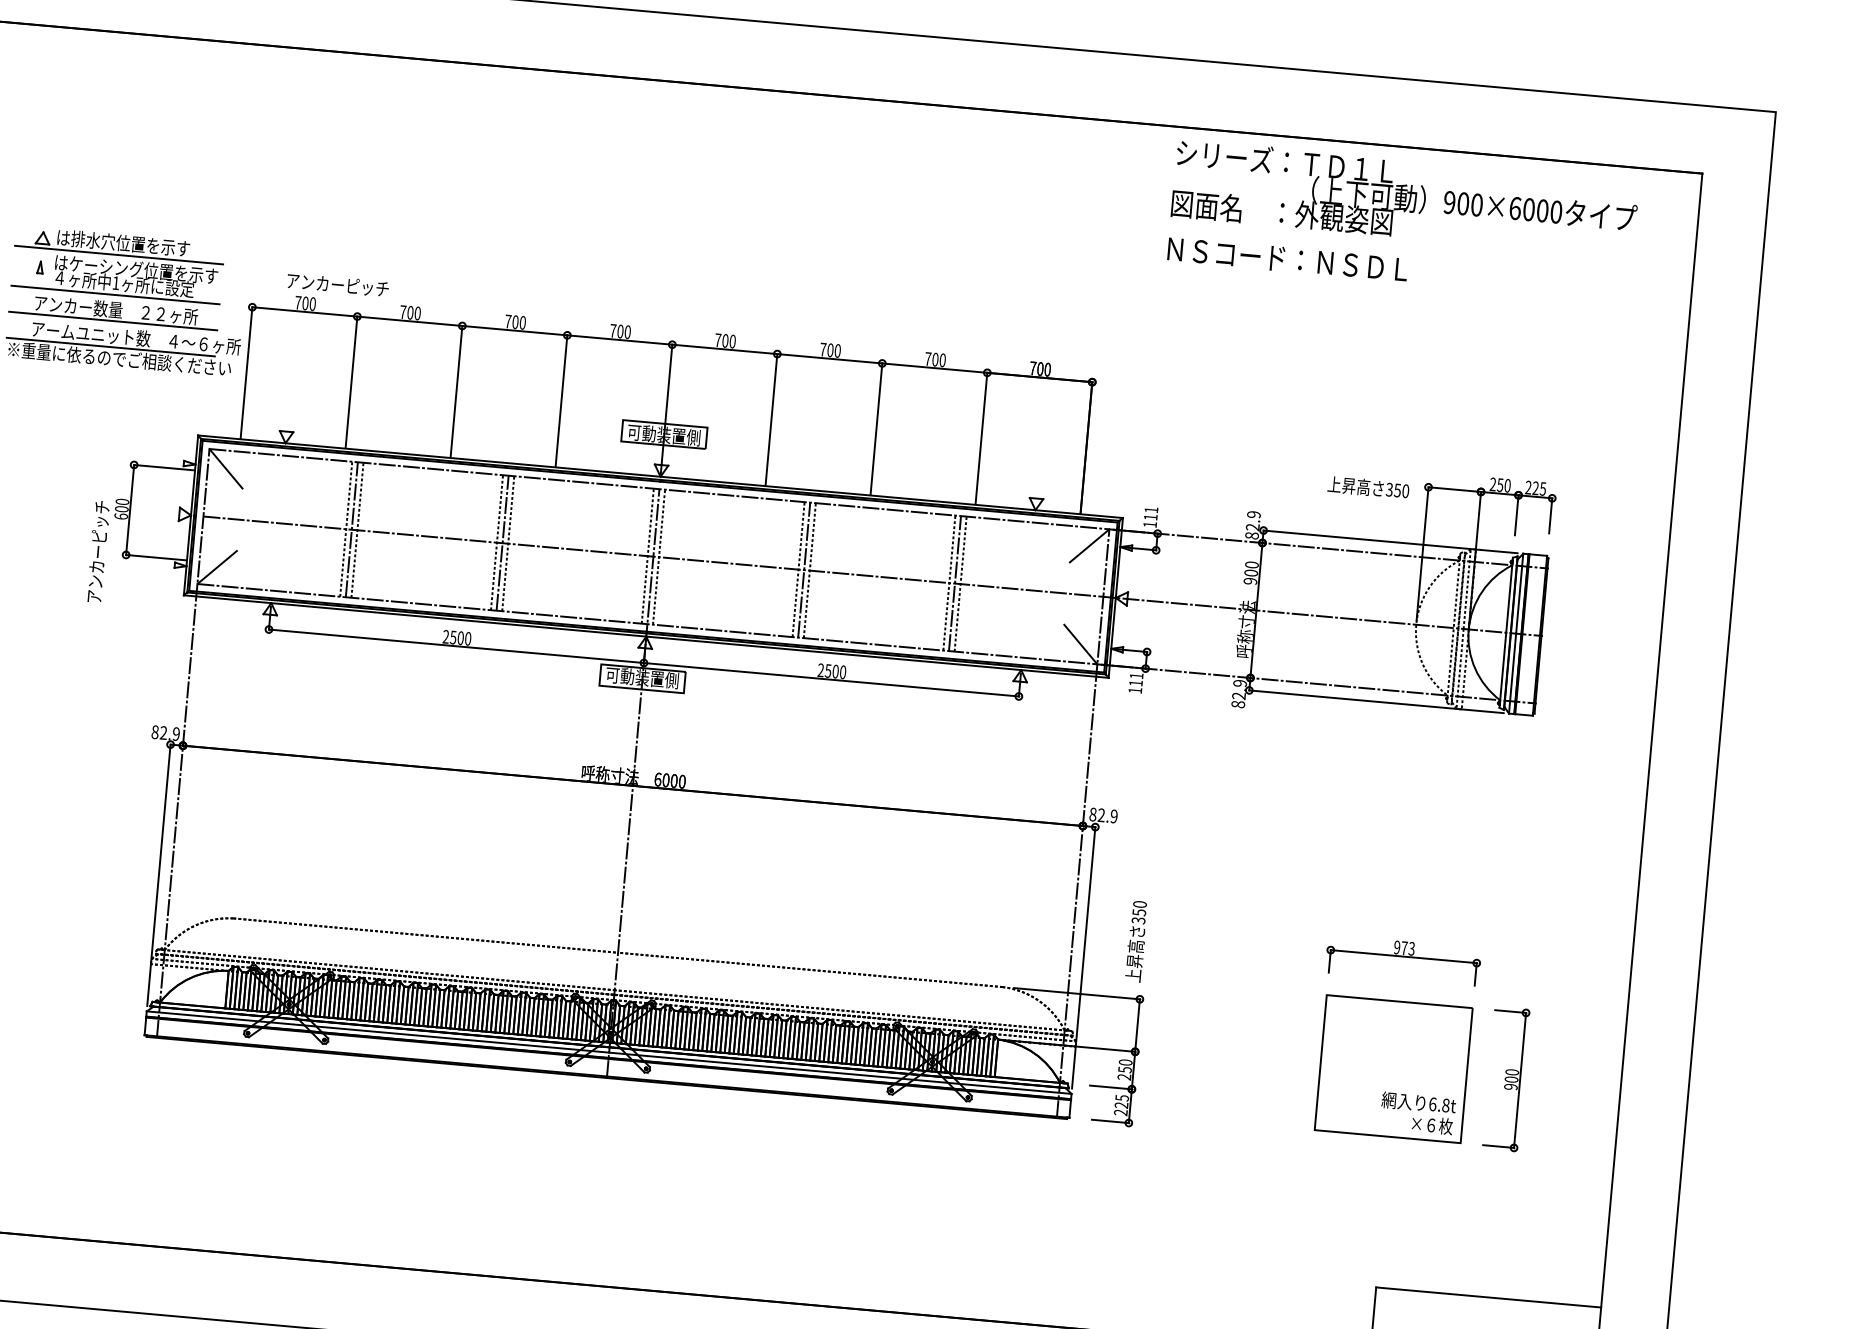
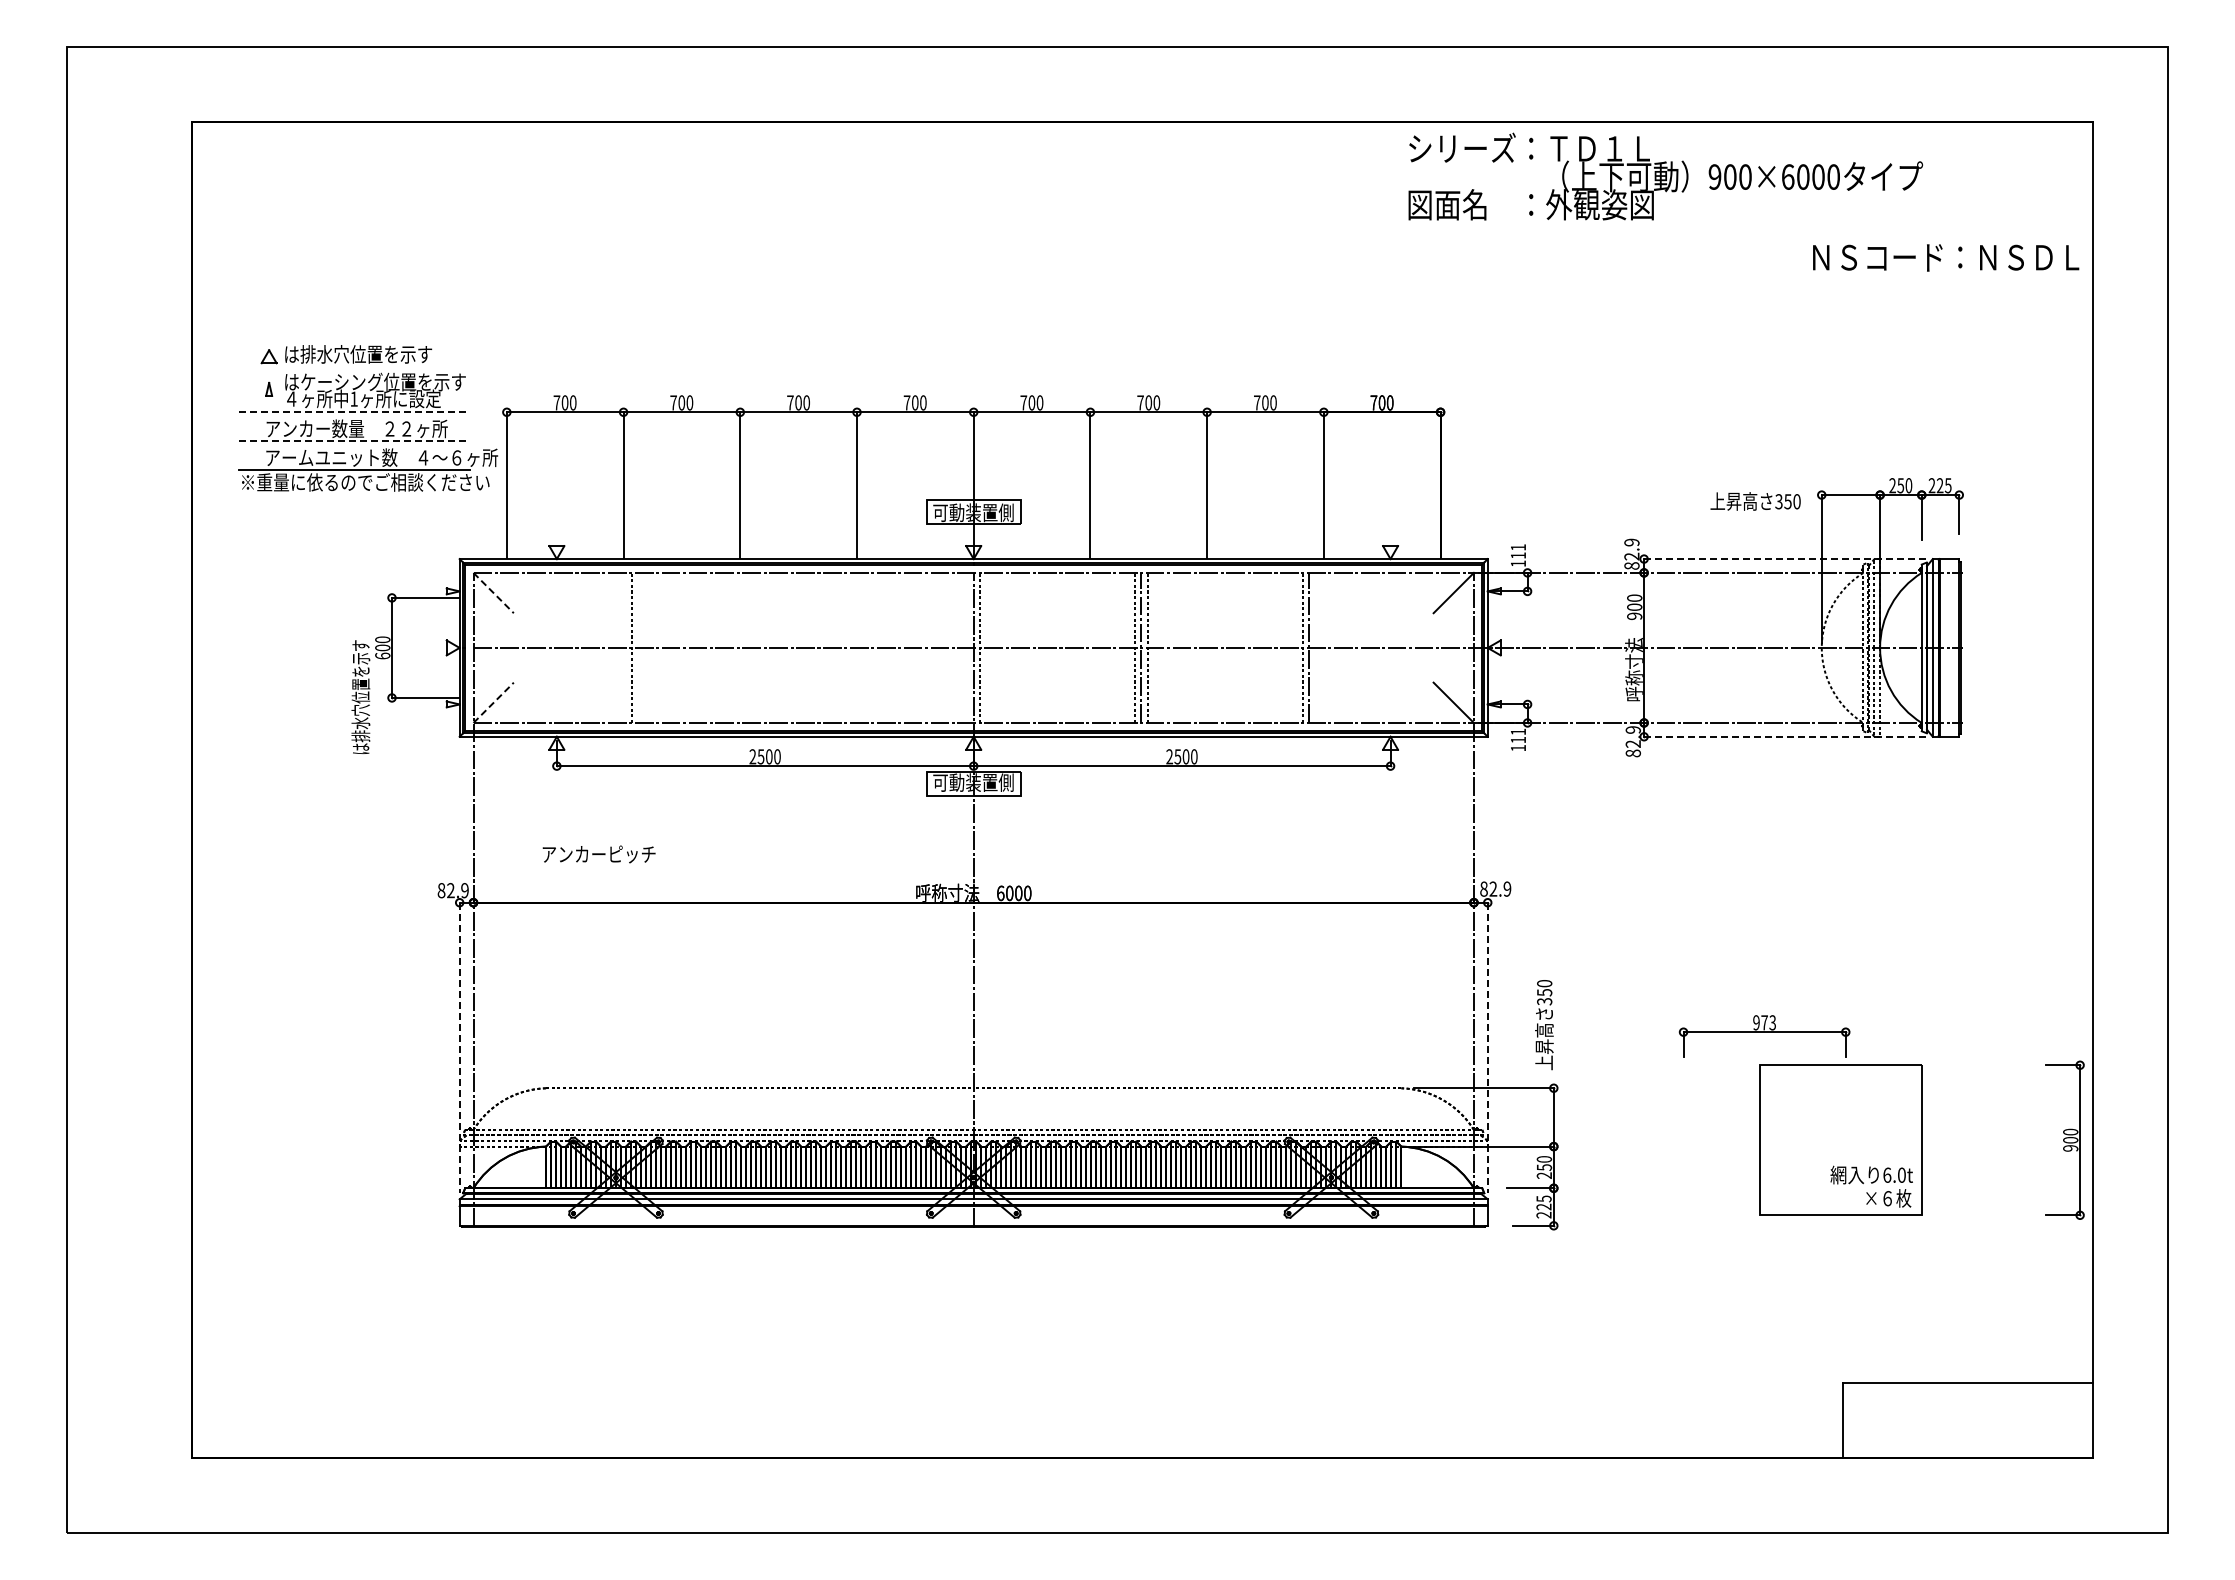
text: (1405, 198) -> (1665, 176), moved
line: (118, 254) -> (354, 367), removed
text: (1288, 259) -> (1946, 257), moved
text: (337, 285) -> (598, 854), moved
line: (115, 295) -> (354, 412), solid -> dashed
line: (112, 321) -> (354, 441), solid -> dashed
line: (225, 469) -> (493, 593), solid -> dashed
line: (351, 529) -> (638, 647), removed
line: (357, 529) -> (644, 647), removed
line: (496, 542) -> (799, 647), removed
line: (503, 542) -> (806, 647), removed
line: (1390, 542) -> (1785, 559), solid -> dashed
line: (508, 543) -> (812, 647), removed
text: (97, 552) -> (360, 697), アンカーピッチ -> は排水穴位置を示す
line: (647, 555) -> (967, 647), removed
line: (217, 567) -> (493, 702), solid -> dashed
line: (960, 583) -> (1315, 647), removed
line: (1377, 701) -> (1786, 736), solid -> dashed
line: (158, 875) -> (459, 1048), solid -> dashed
line: (1083, 958) -> (1487, 1048), solid -> dashed
part: (1403, 960) -> (1764, 1036), moved
part: (1506, 1078) -> (2064, 1139), moved
text: (1445, 1105) -> (1901, 1175), 6.8t -> 6.0t

